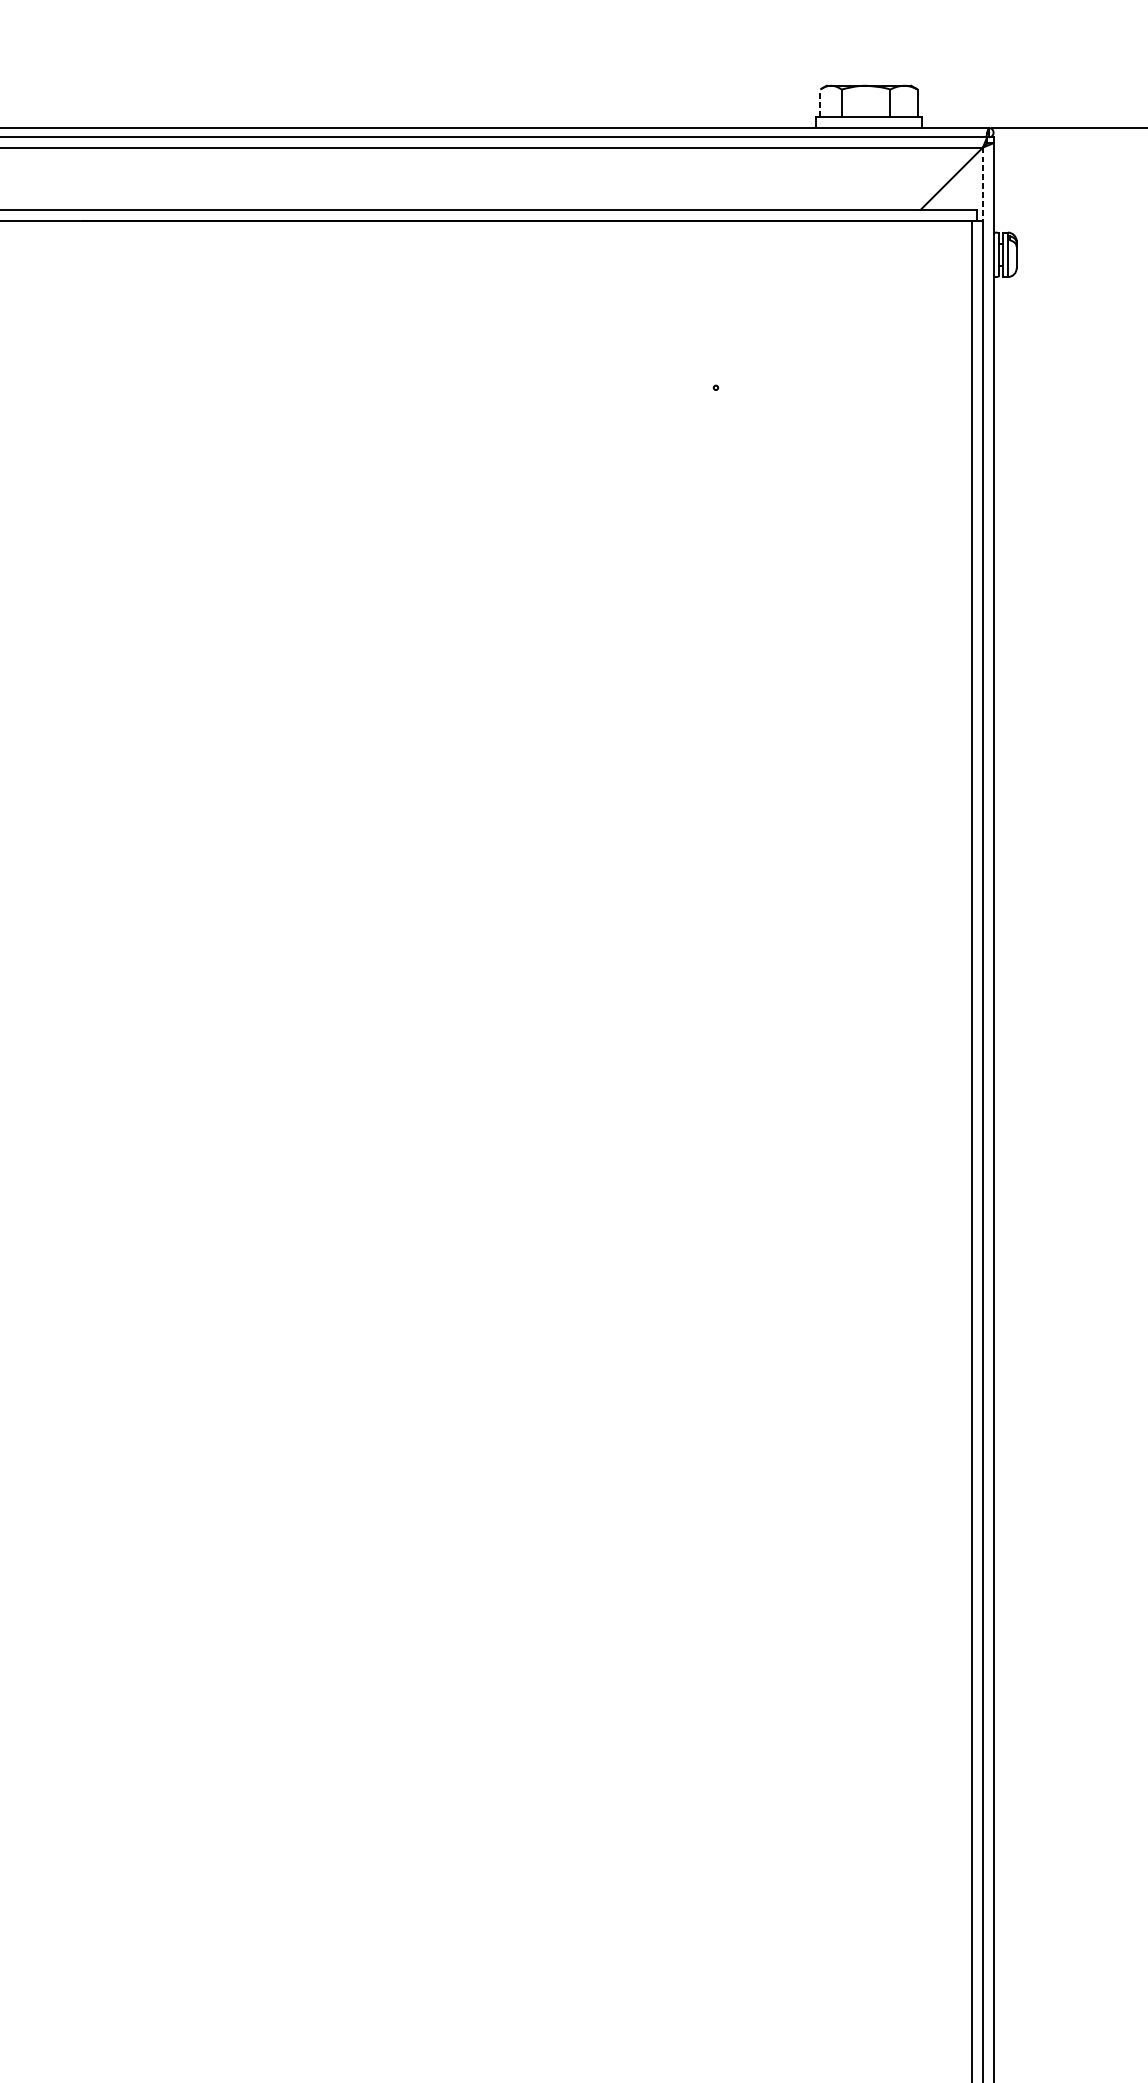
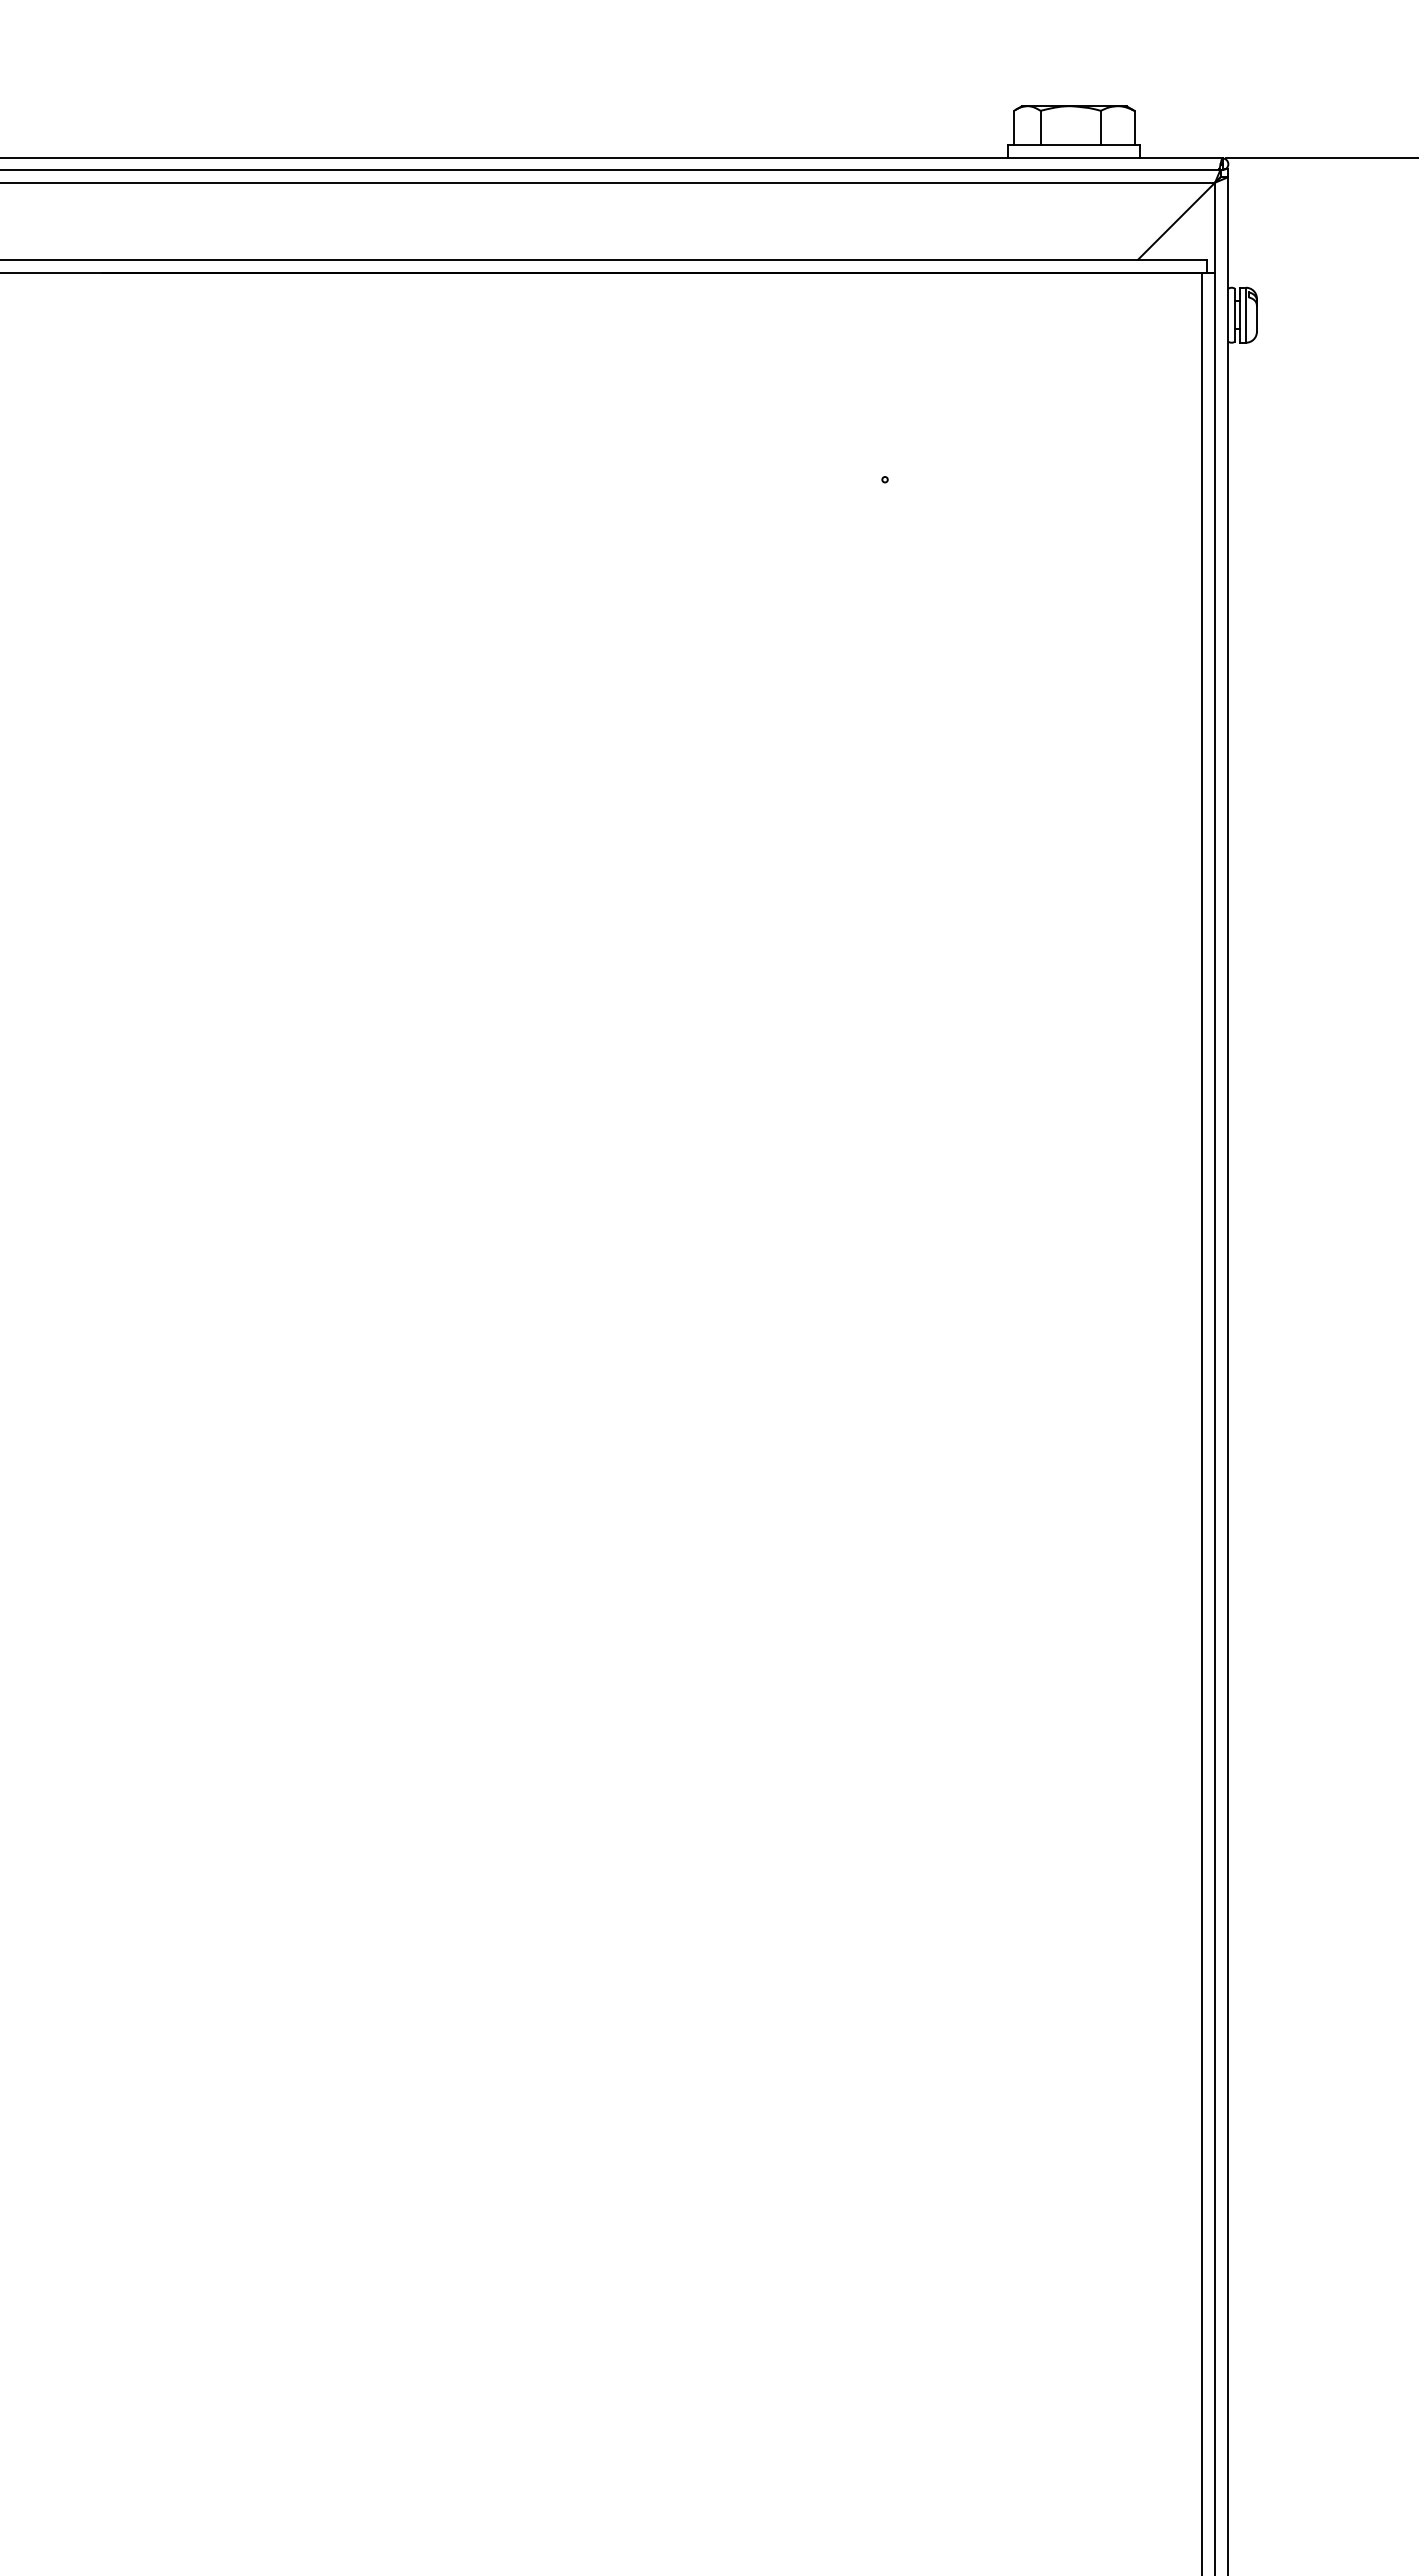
line: (820, 103) -> (1014, 127), dashed -> solid
line: (983, 184) -> (1215, 228), dashed -> solid

